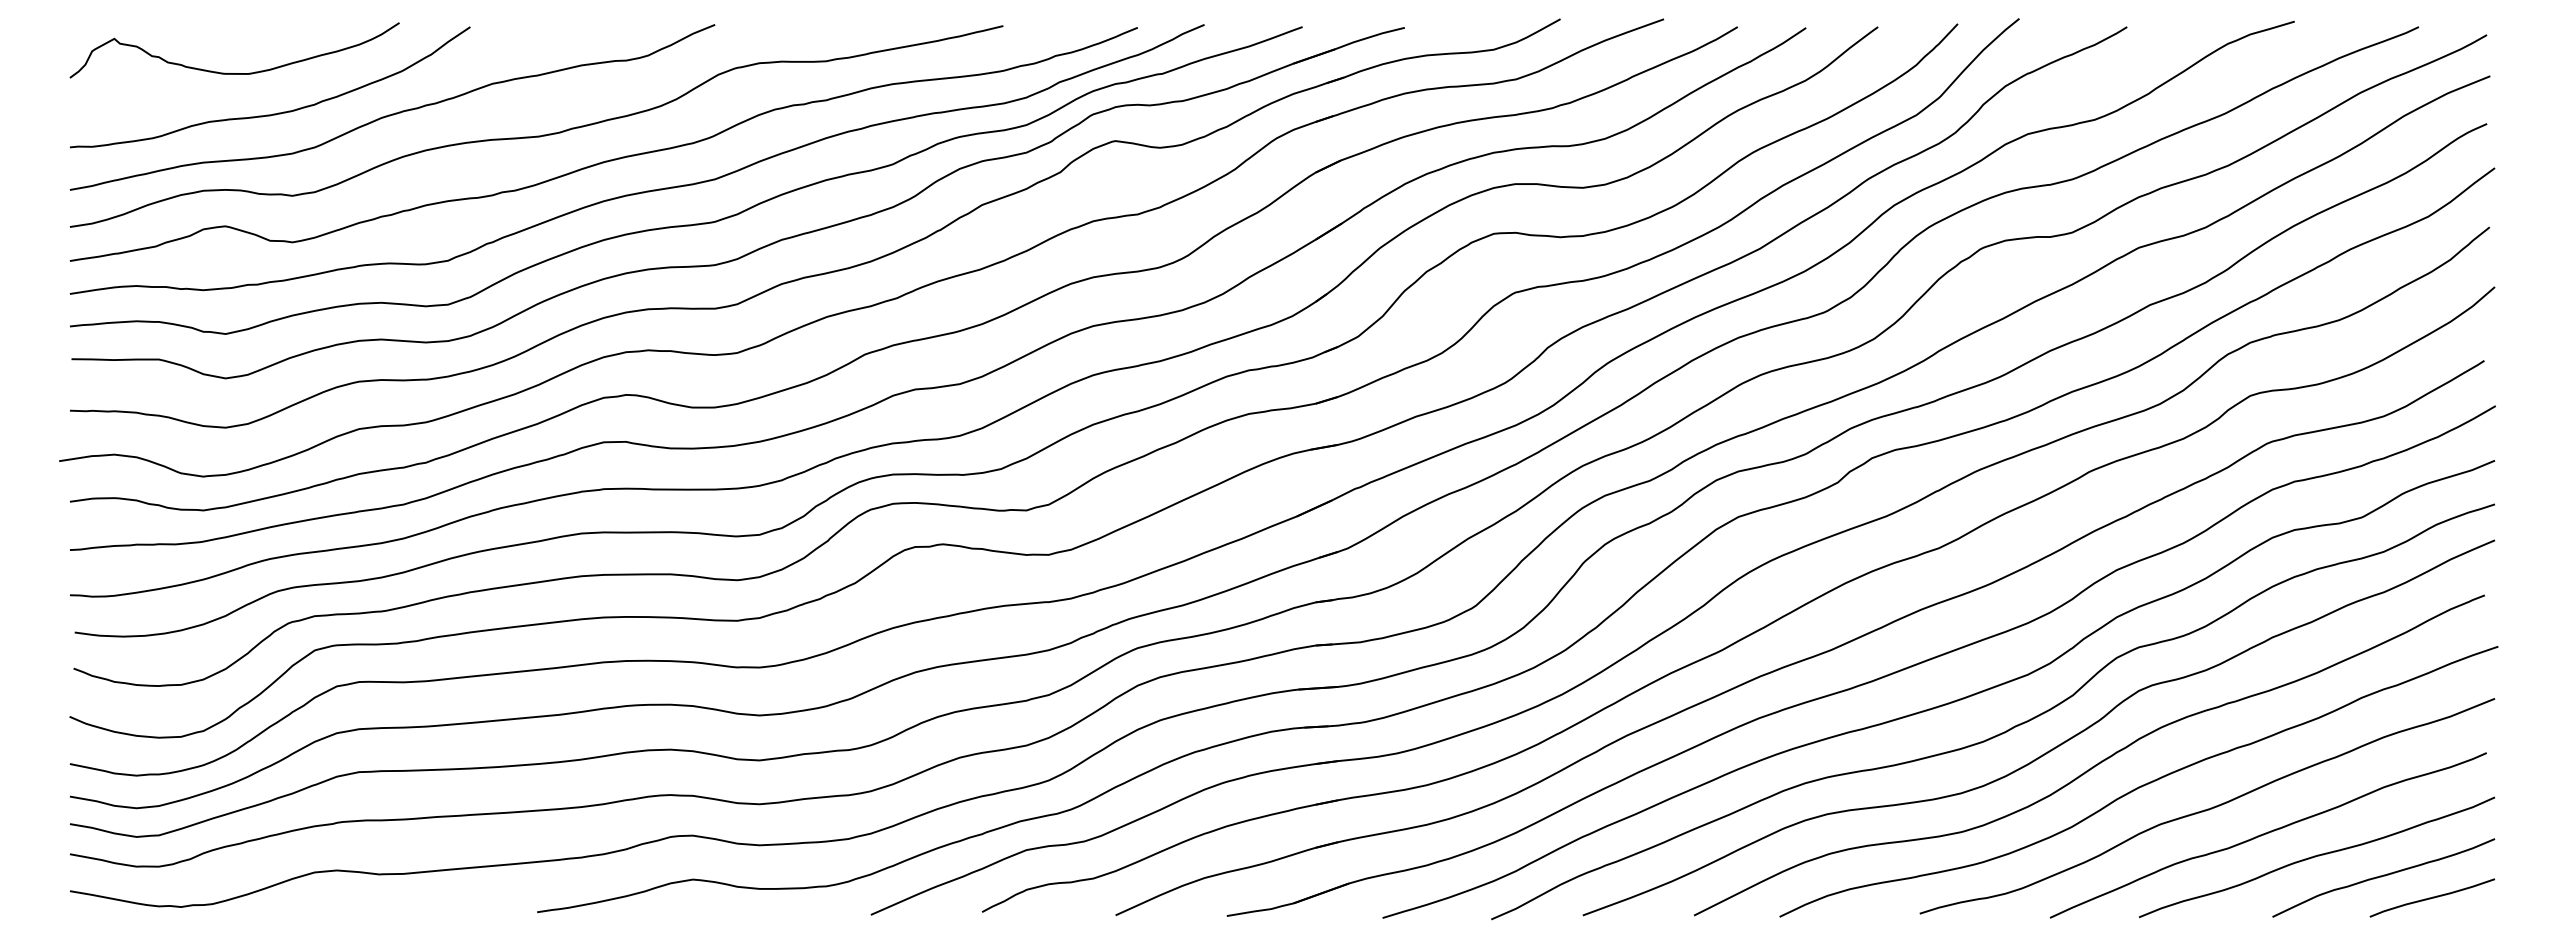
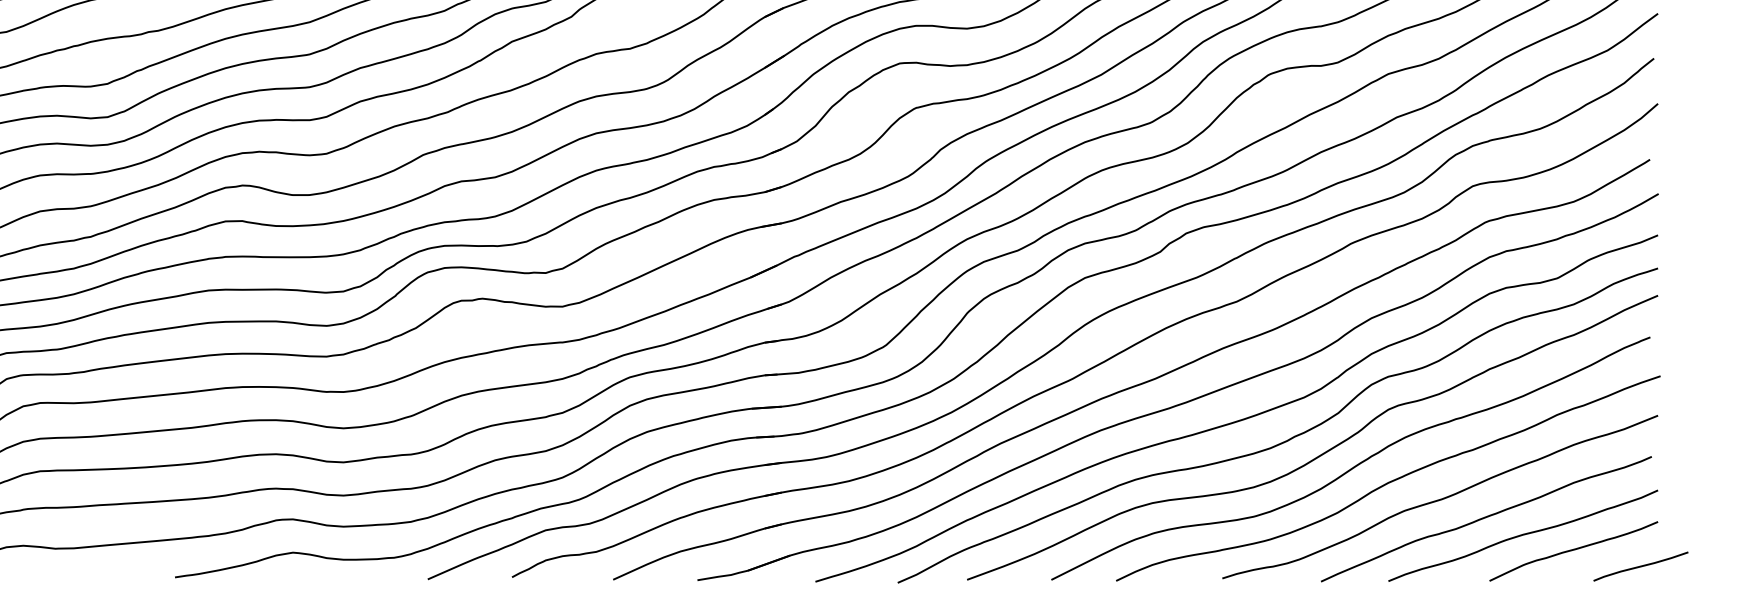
curve: (2432, 897) -> (1641, 566), moved

